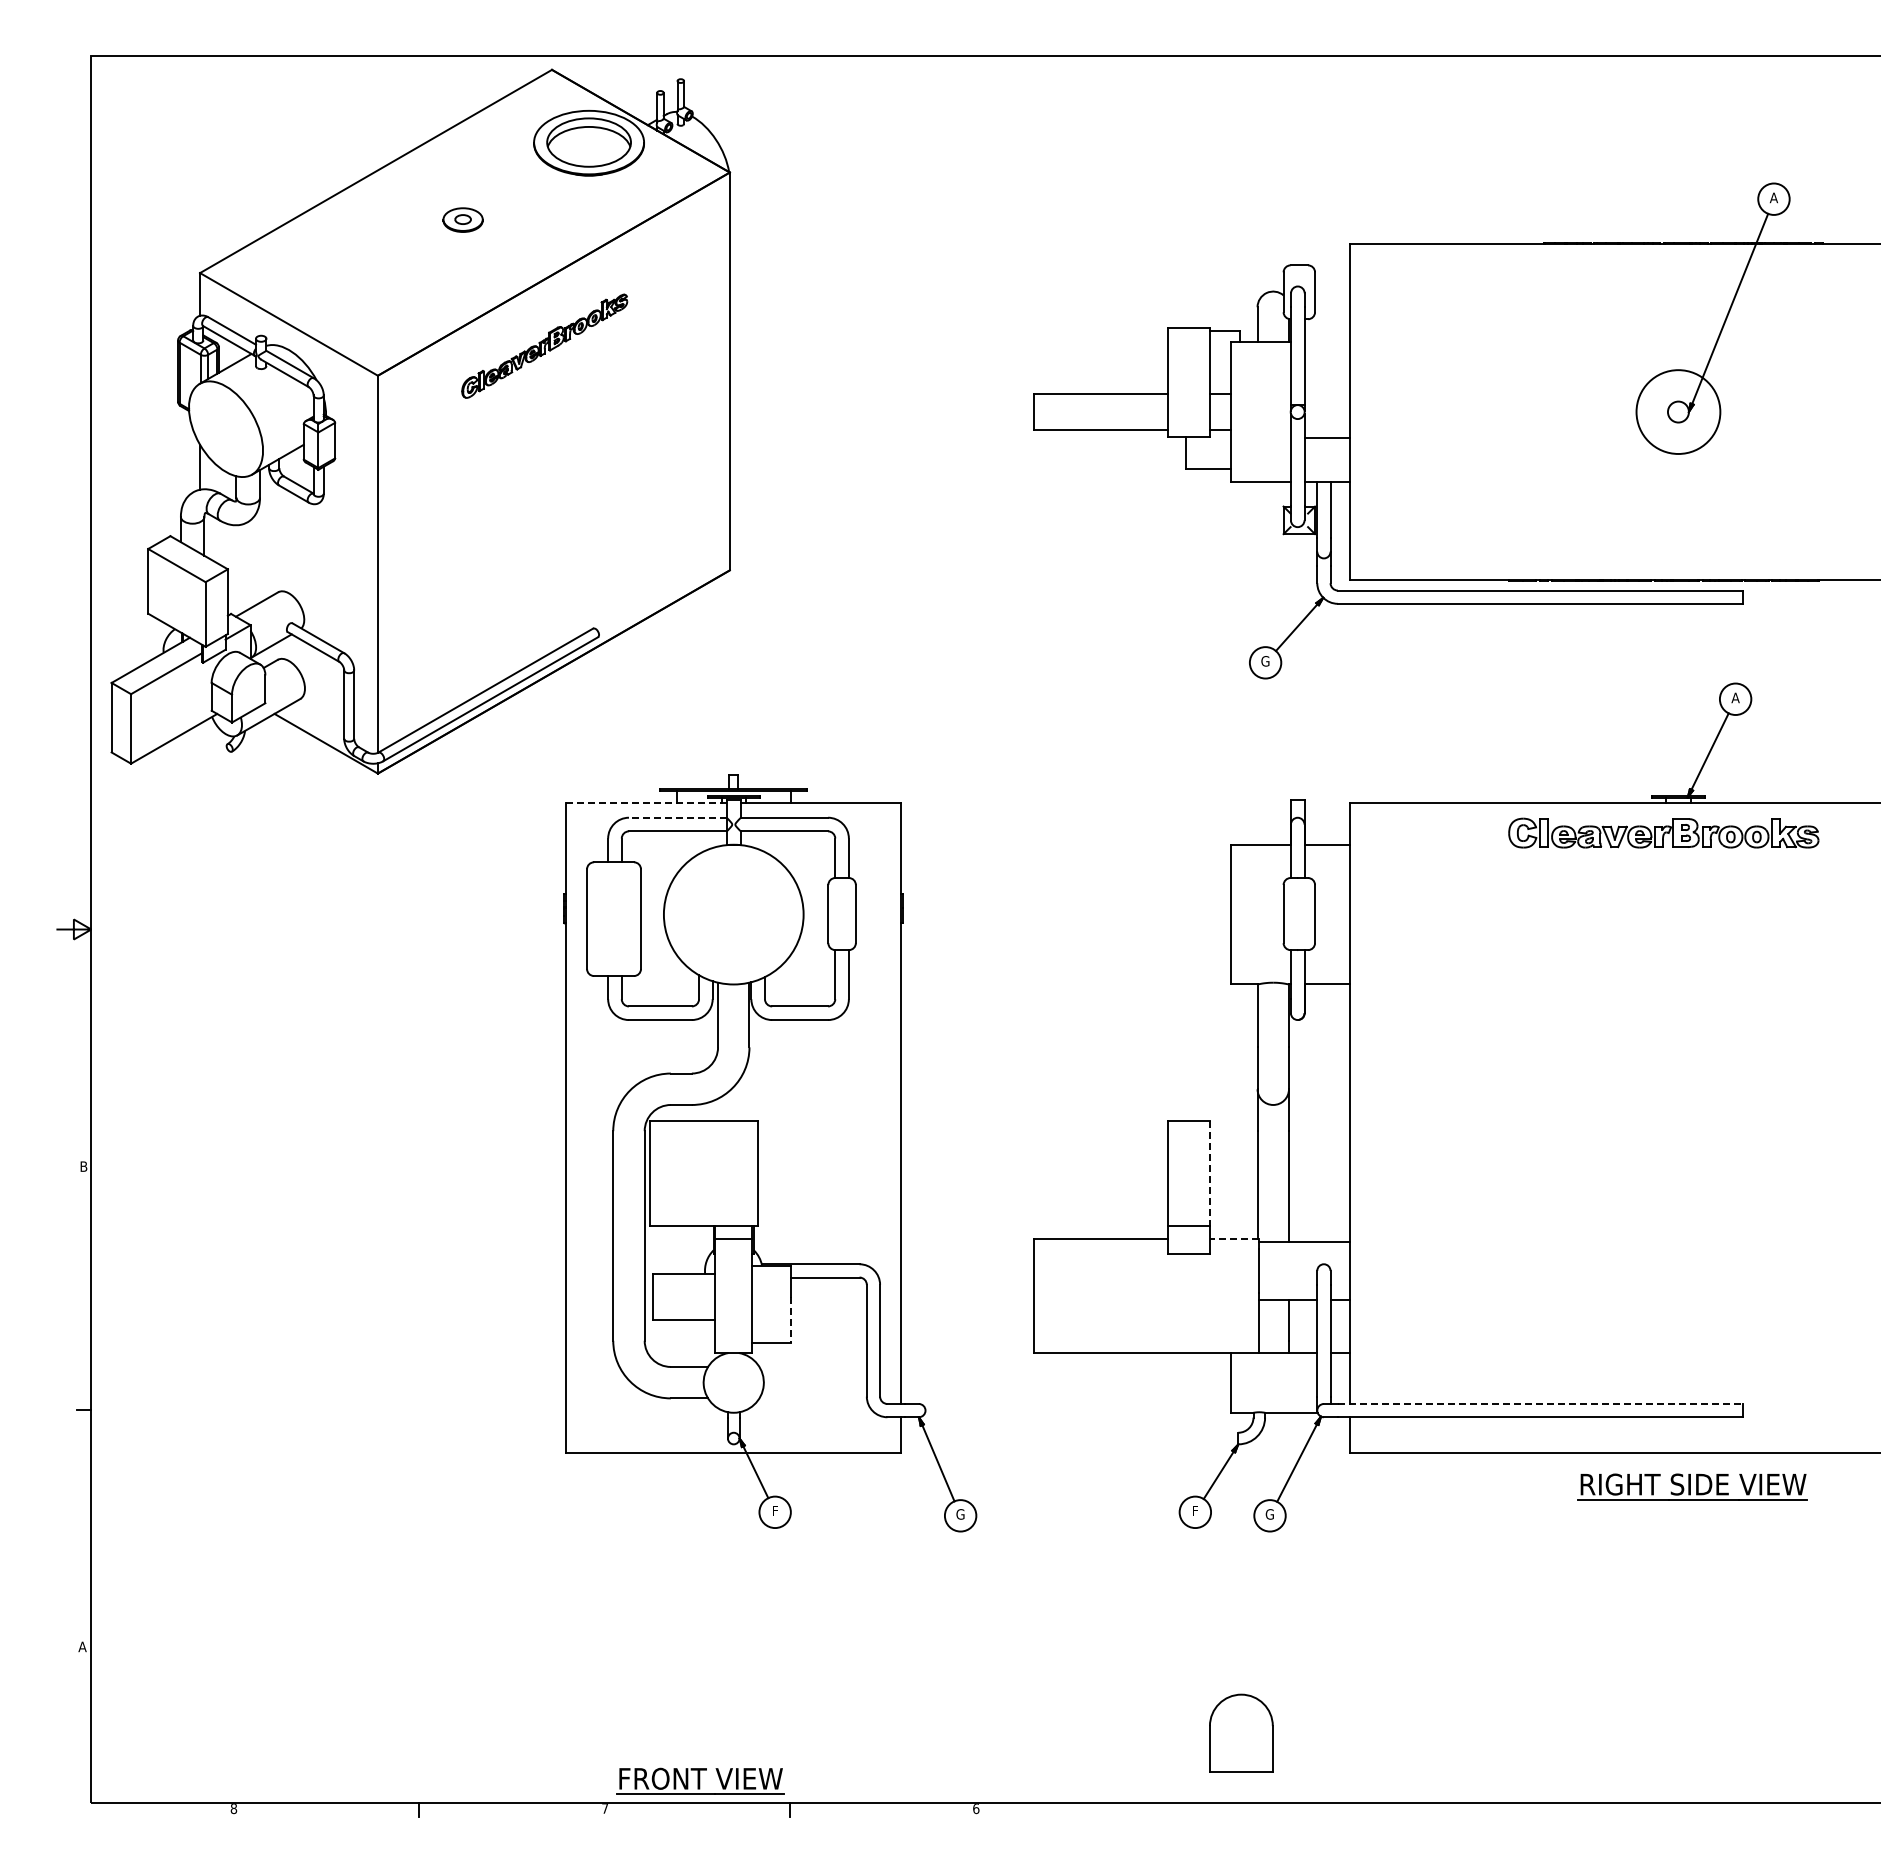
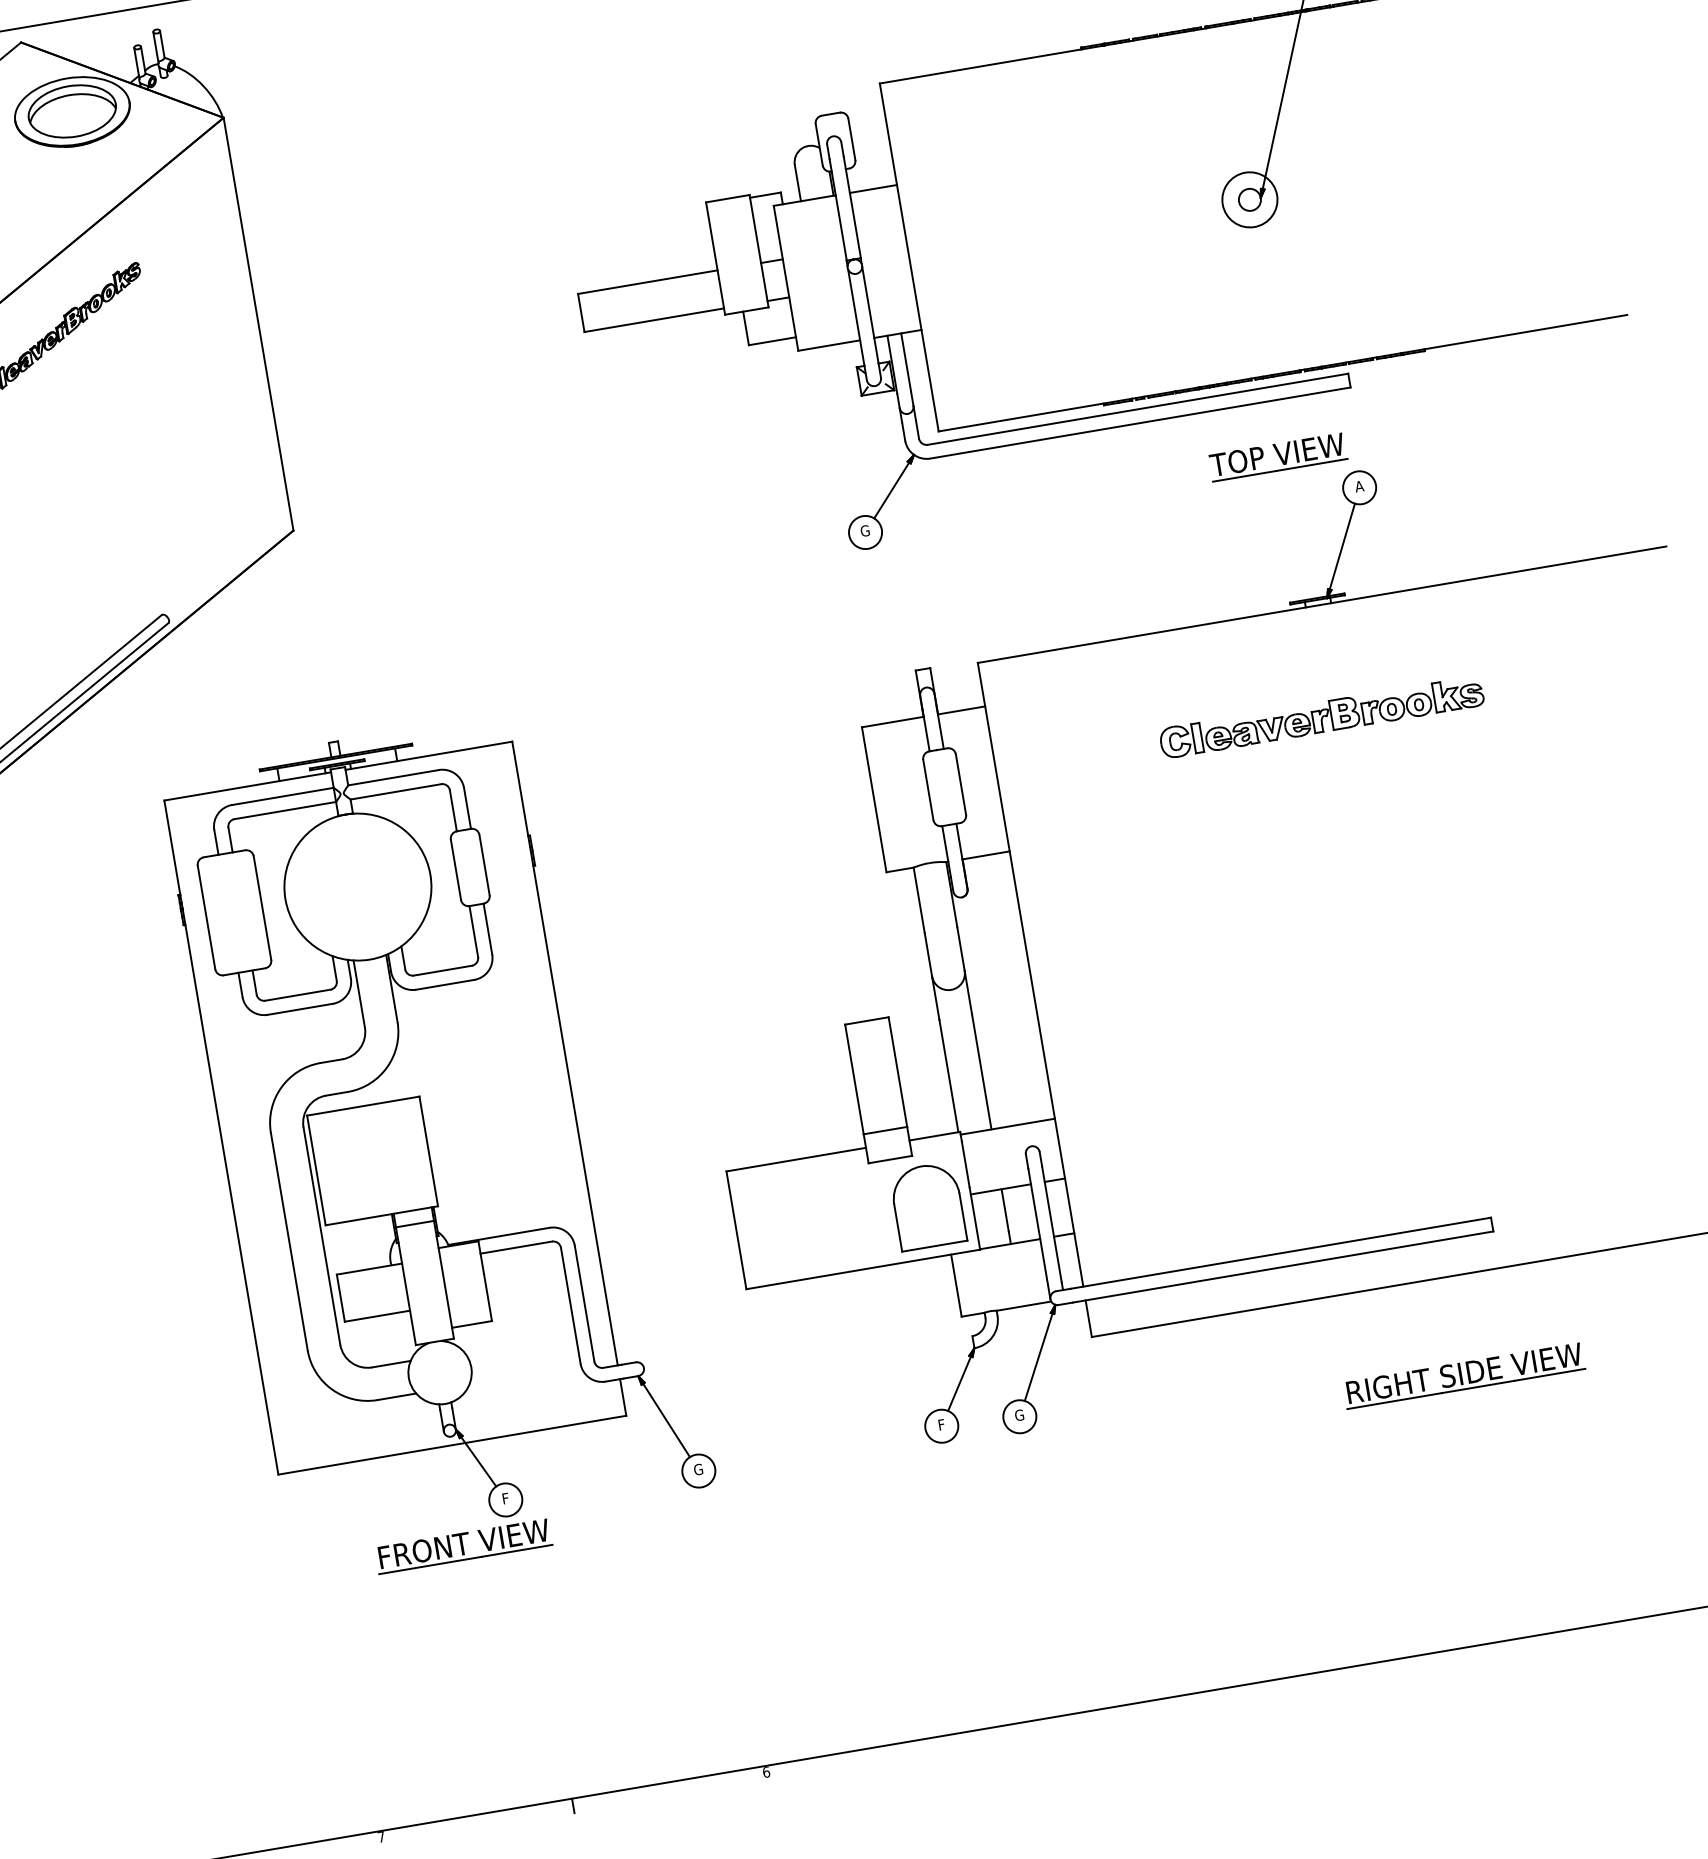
circle: (1678, 411) -> (1249, 199), size x0.62
line: (1327, 438) -> (873, 189), moved
part: (1663, 657) -> (1277, 457), added
line: (645, 802) -> (246, 786), dashed -> solid
line: (677, 817) -> (282, 796), dashed -> solid
part: (1663, 832) -> (1321, 716), moved
line: (1210, 1173) -> (898, 1072), dashed -> solid
line: (1234, 1239) -> (934, 1136), dashed -> solid
line: (790, 1319) -> (487, 1297), dashed -> solid
line: (1540, 1403) -> (1280, 1252), dashed -> solid
part: (1692, 1486) -> (1463, 1375), moved
part: (1241, 1732) -> (928, 1205), moved
part: (700, 1780) -> (463, 1545), moved

